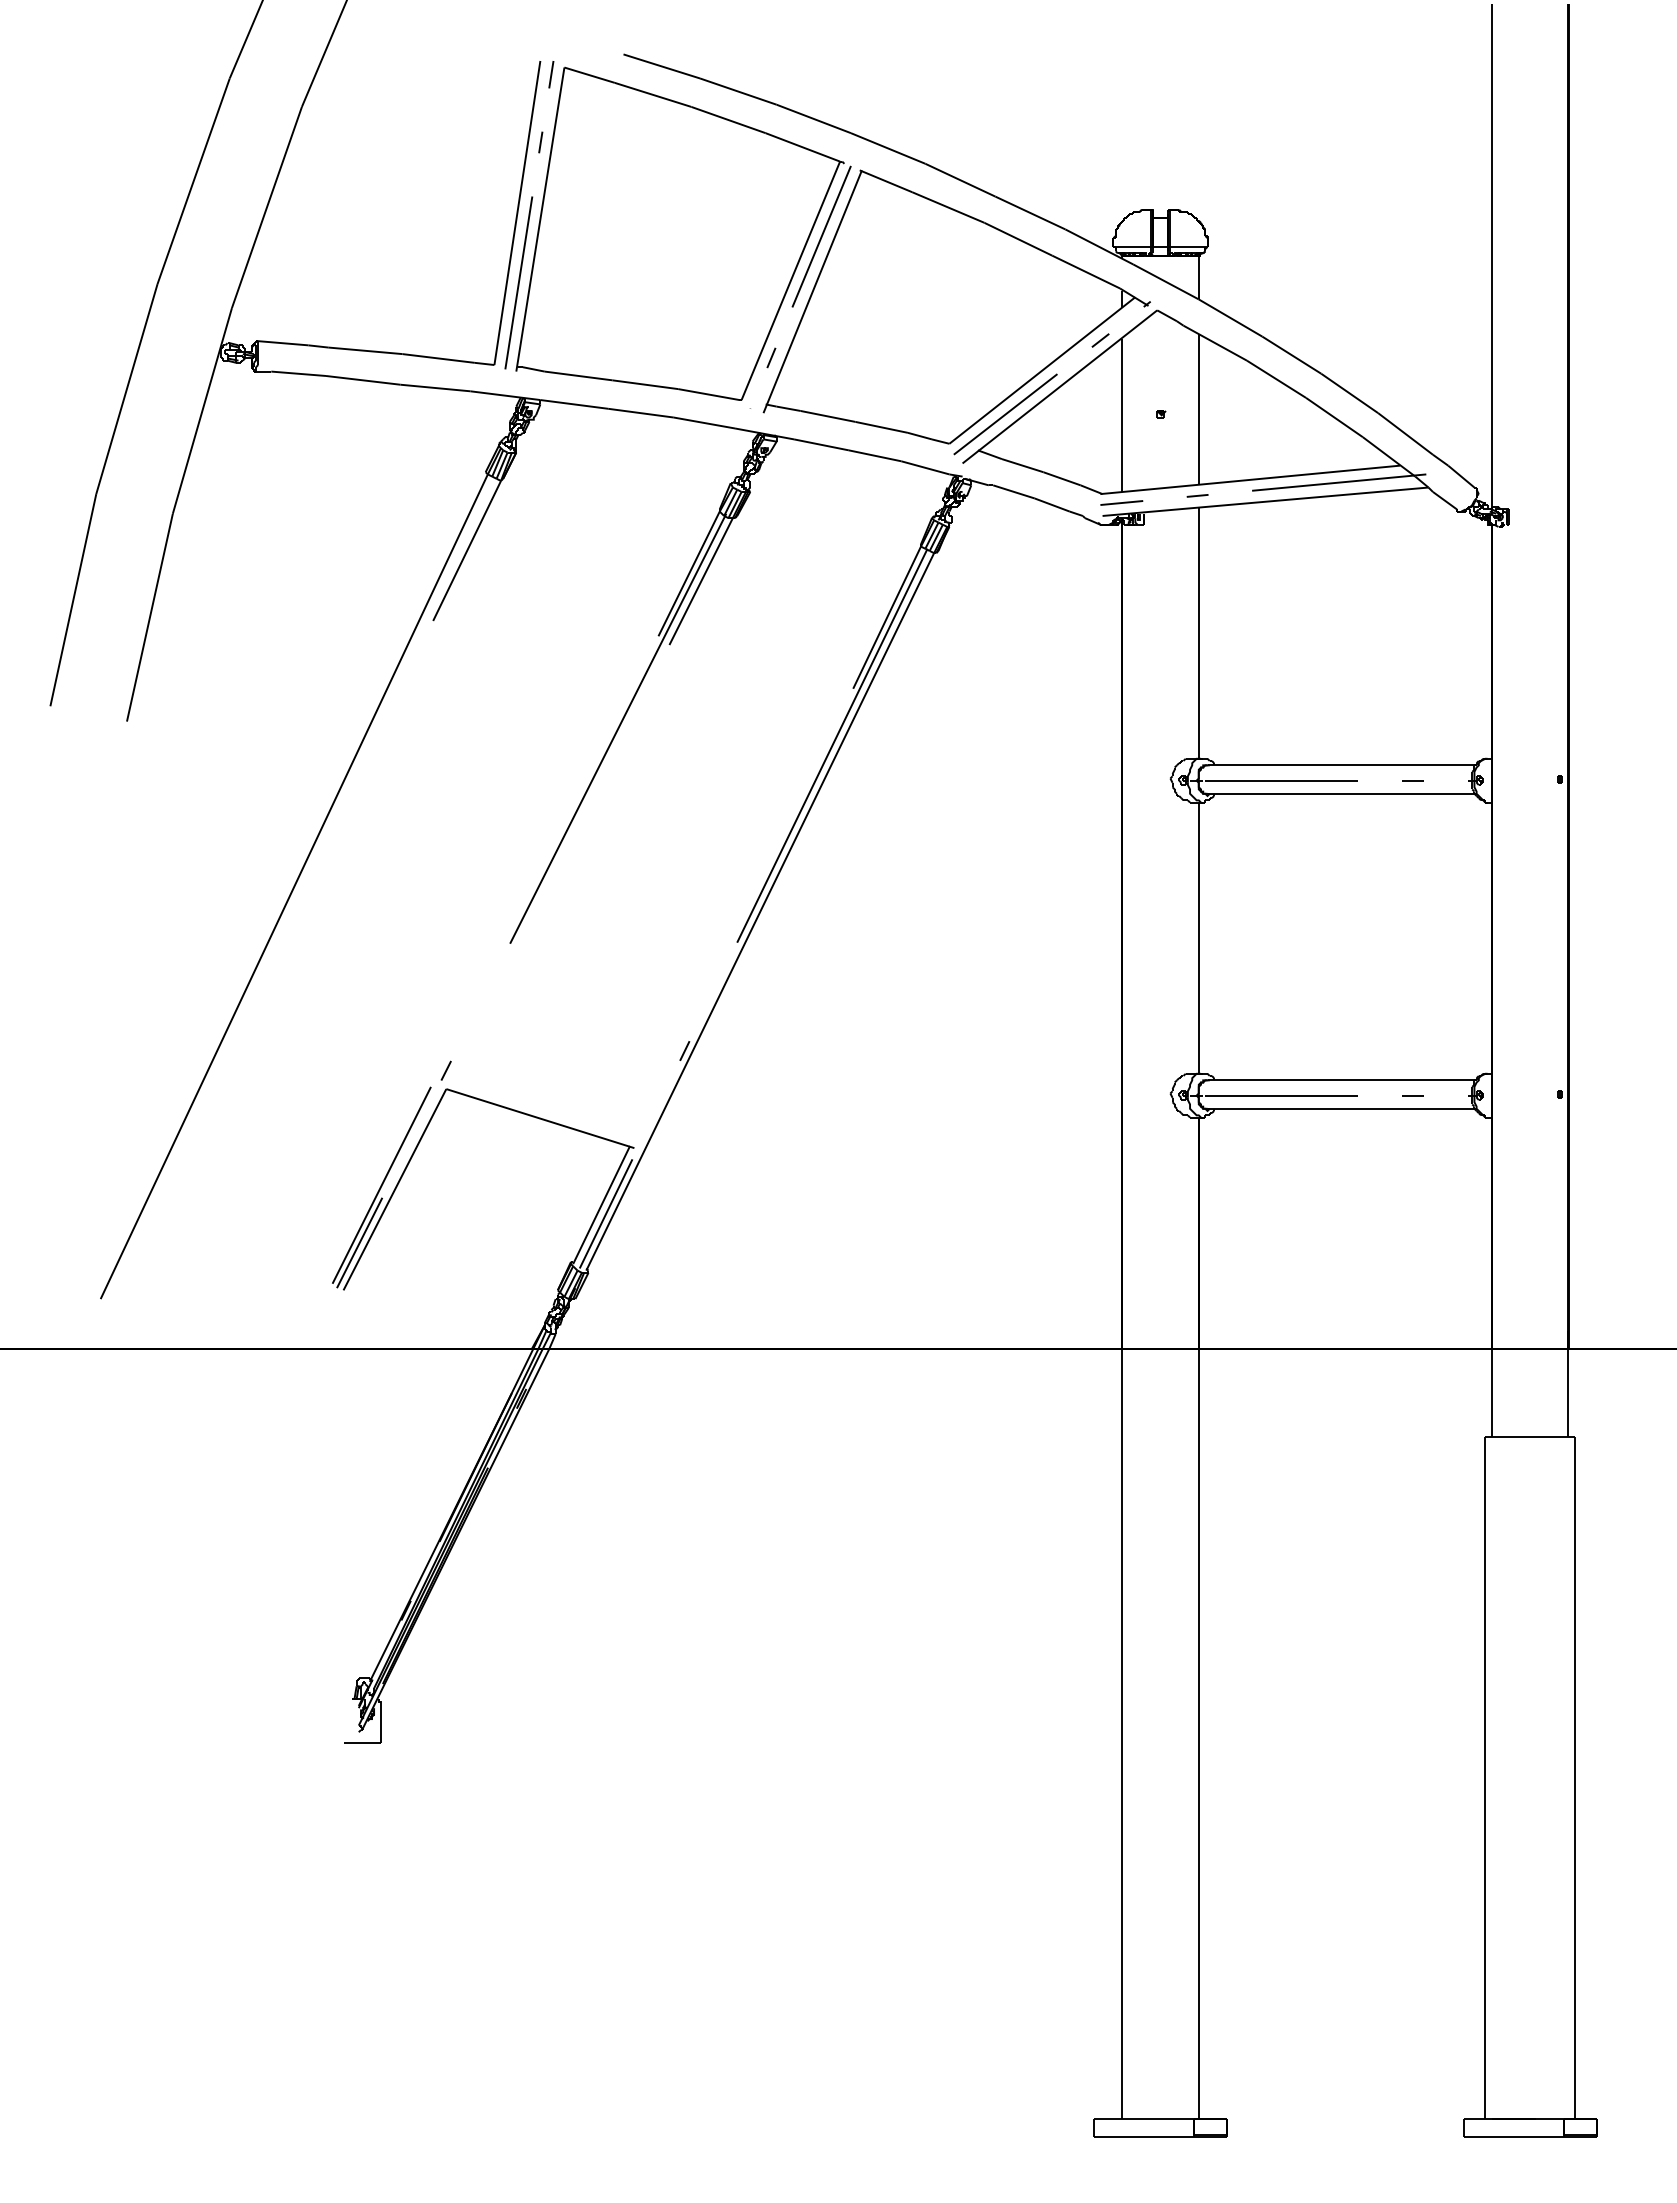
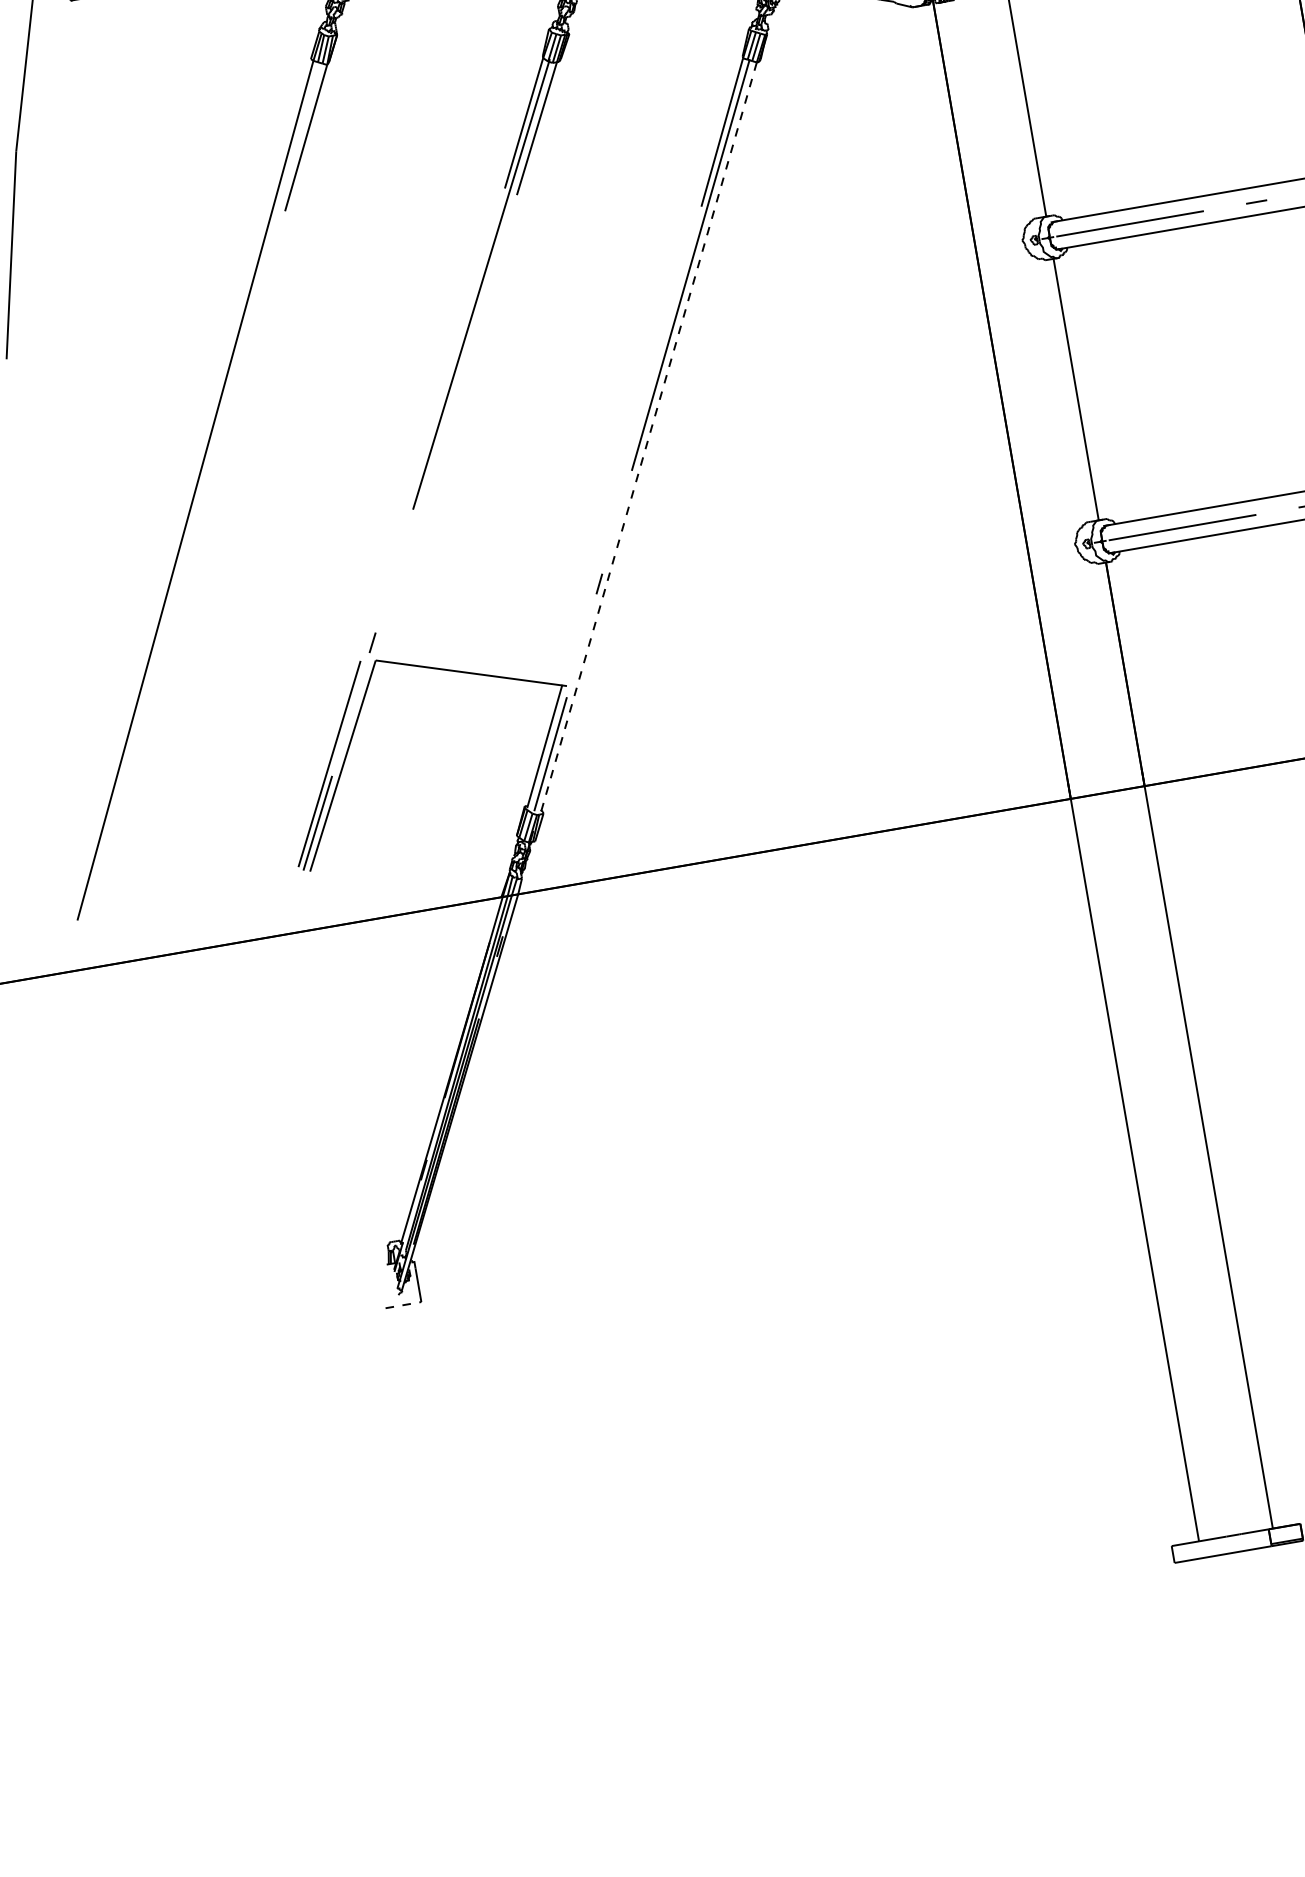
line: (760, 911) -> (649, 436), solid -> dashed
line: (362, 1743) -> (403, 1305), solid -> dashed

